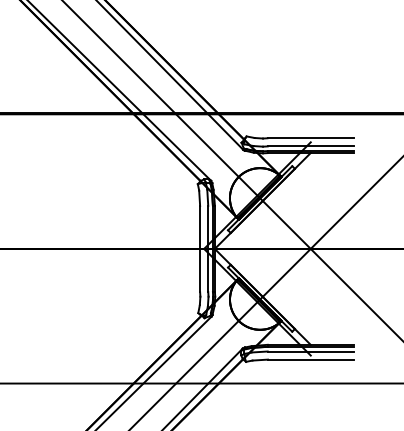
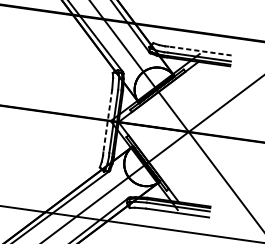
line: (310, 138) -> (199, 51), solid -> dashed
line: (200, 249) -> (108, 121), solid -> dashed

